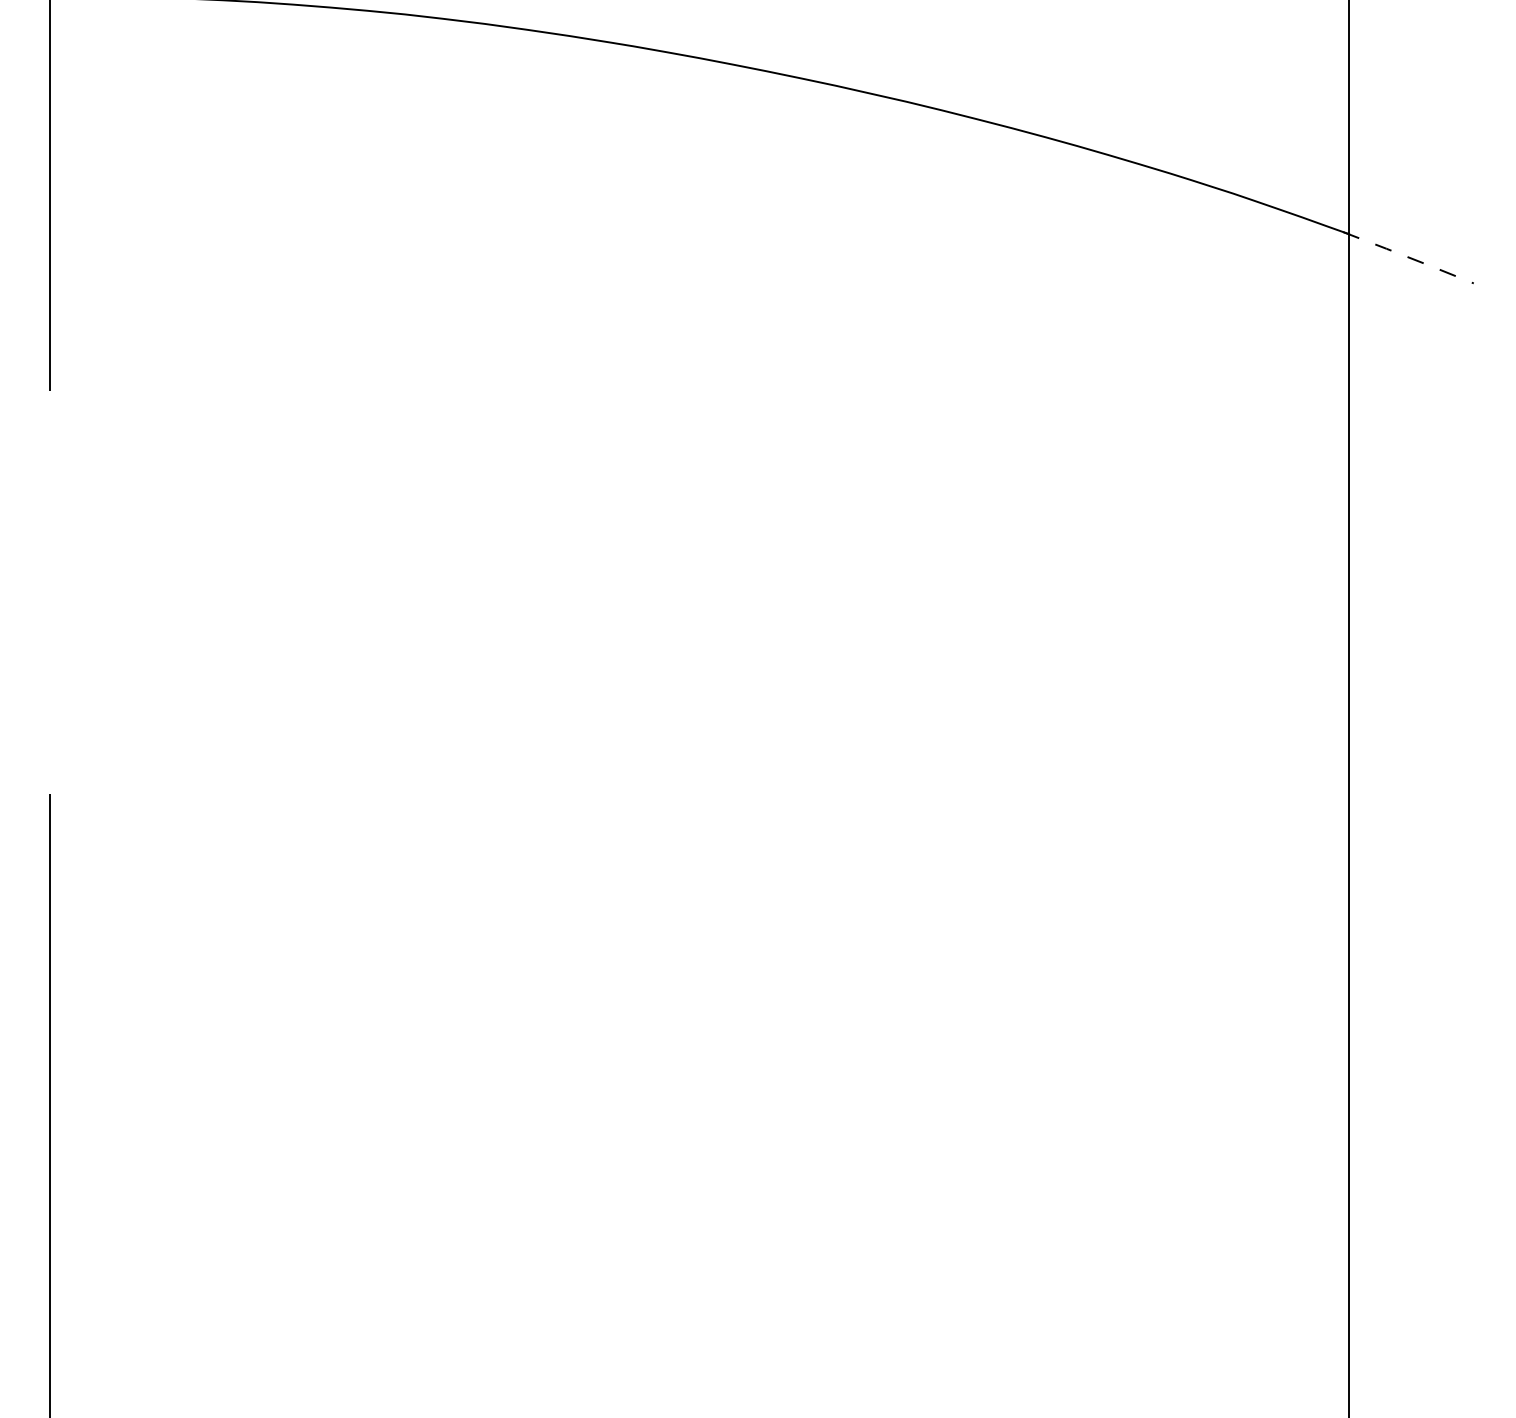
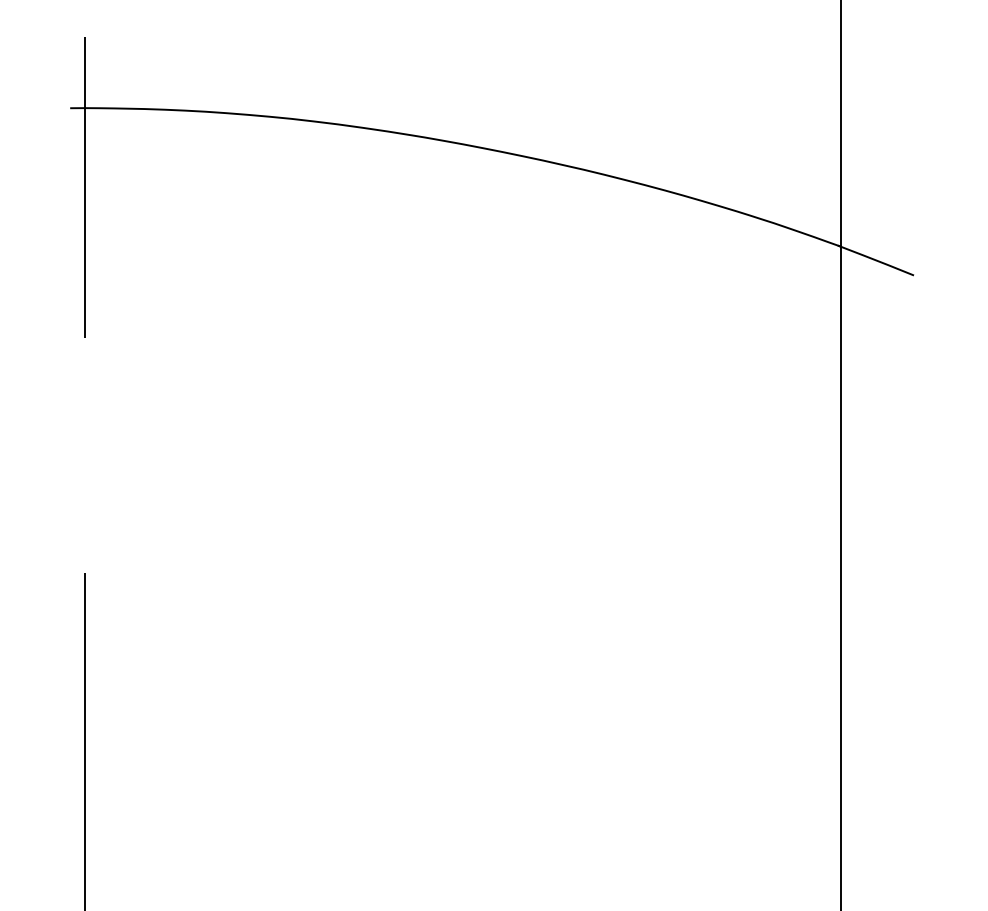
line: (1407, 257) -> (875, 260), dashed -> solid

